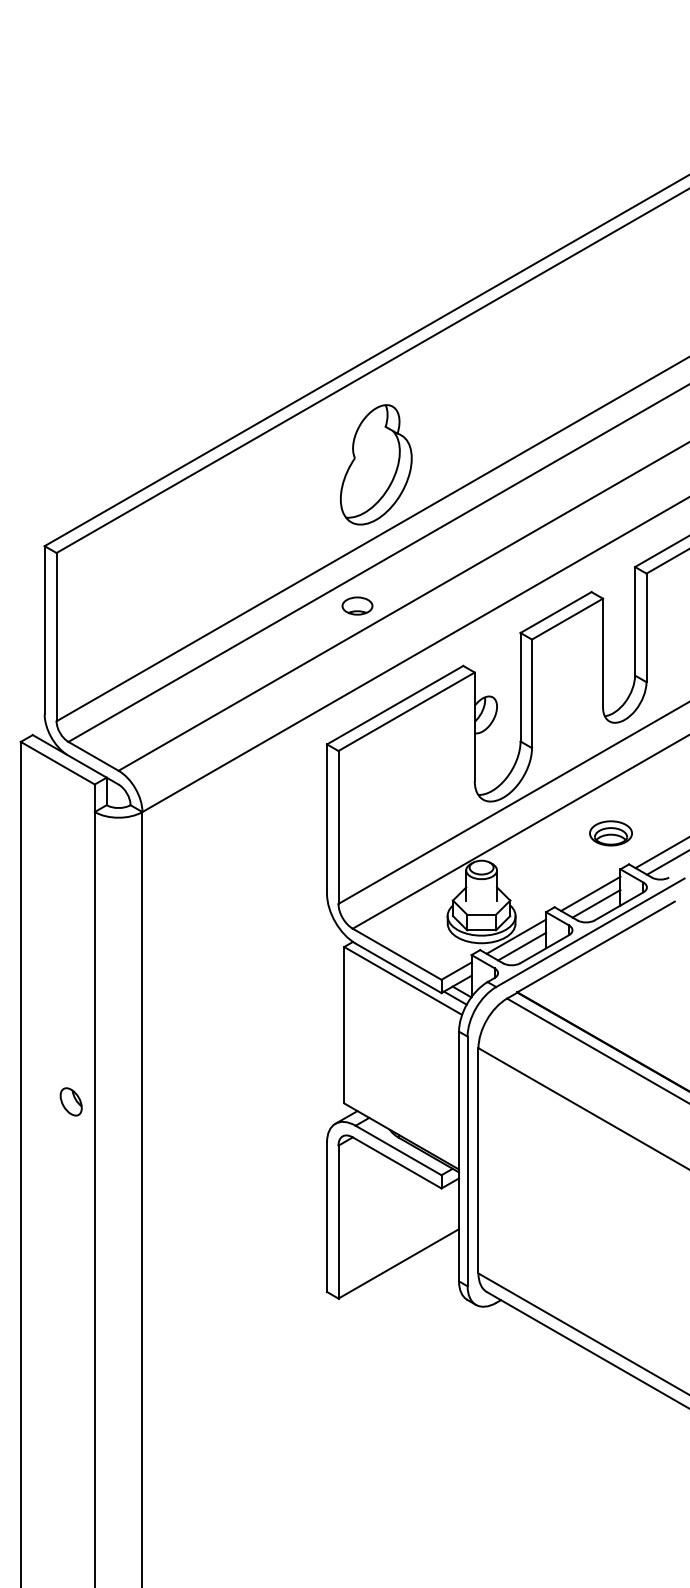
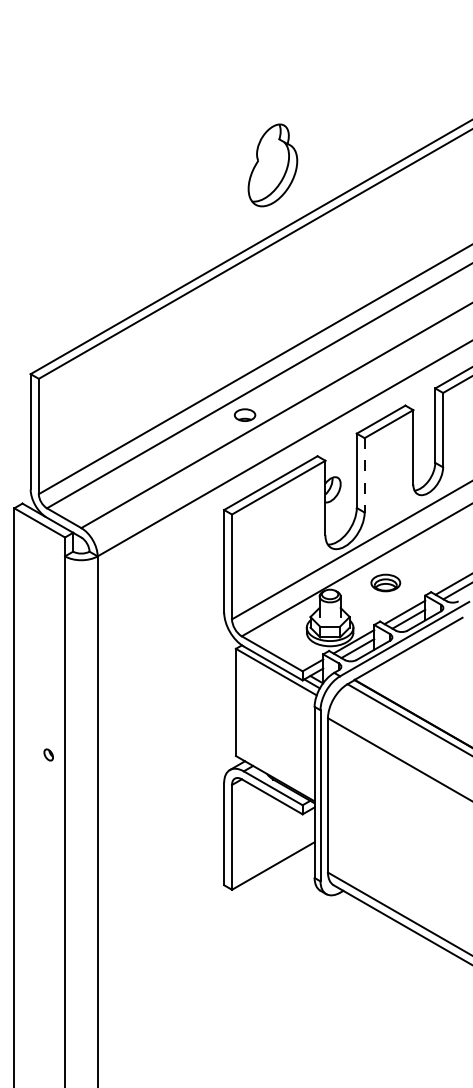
part: (375, 464) -> (272, 165), moved
line: (531, 694) -> (364, 475), solid -> dashed
part: (610, 832) -> (385, 582), moved
part: (70, 1101) -> (48, 754), size x0.6

